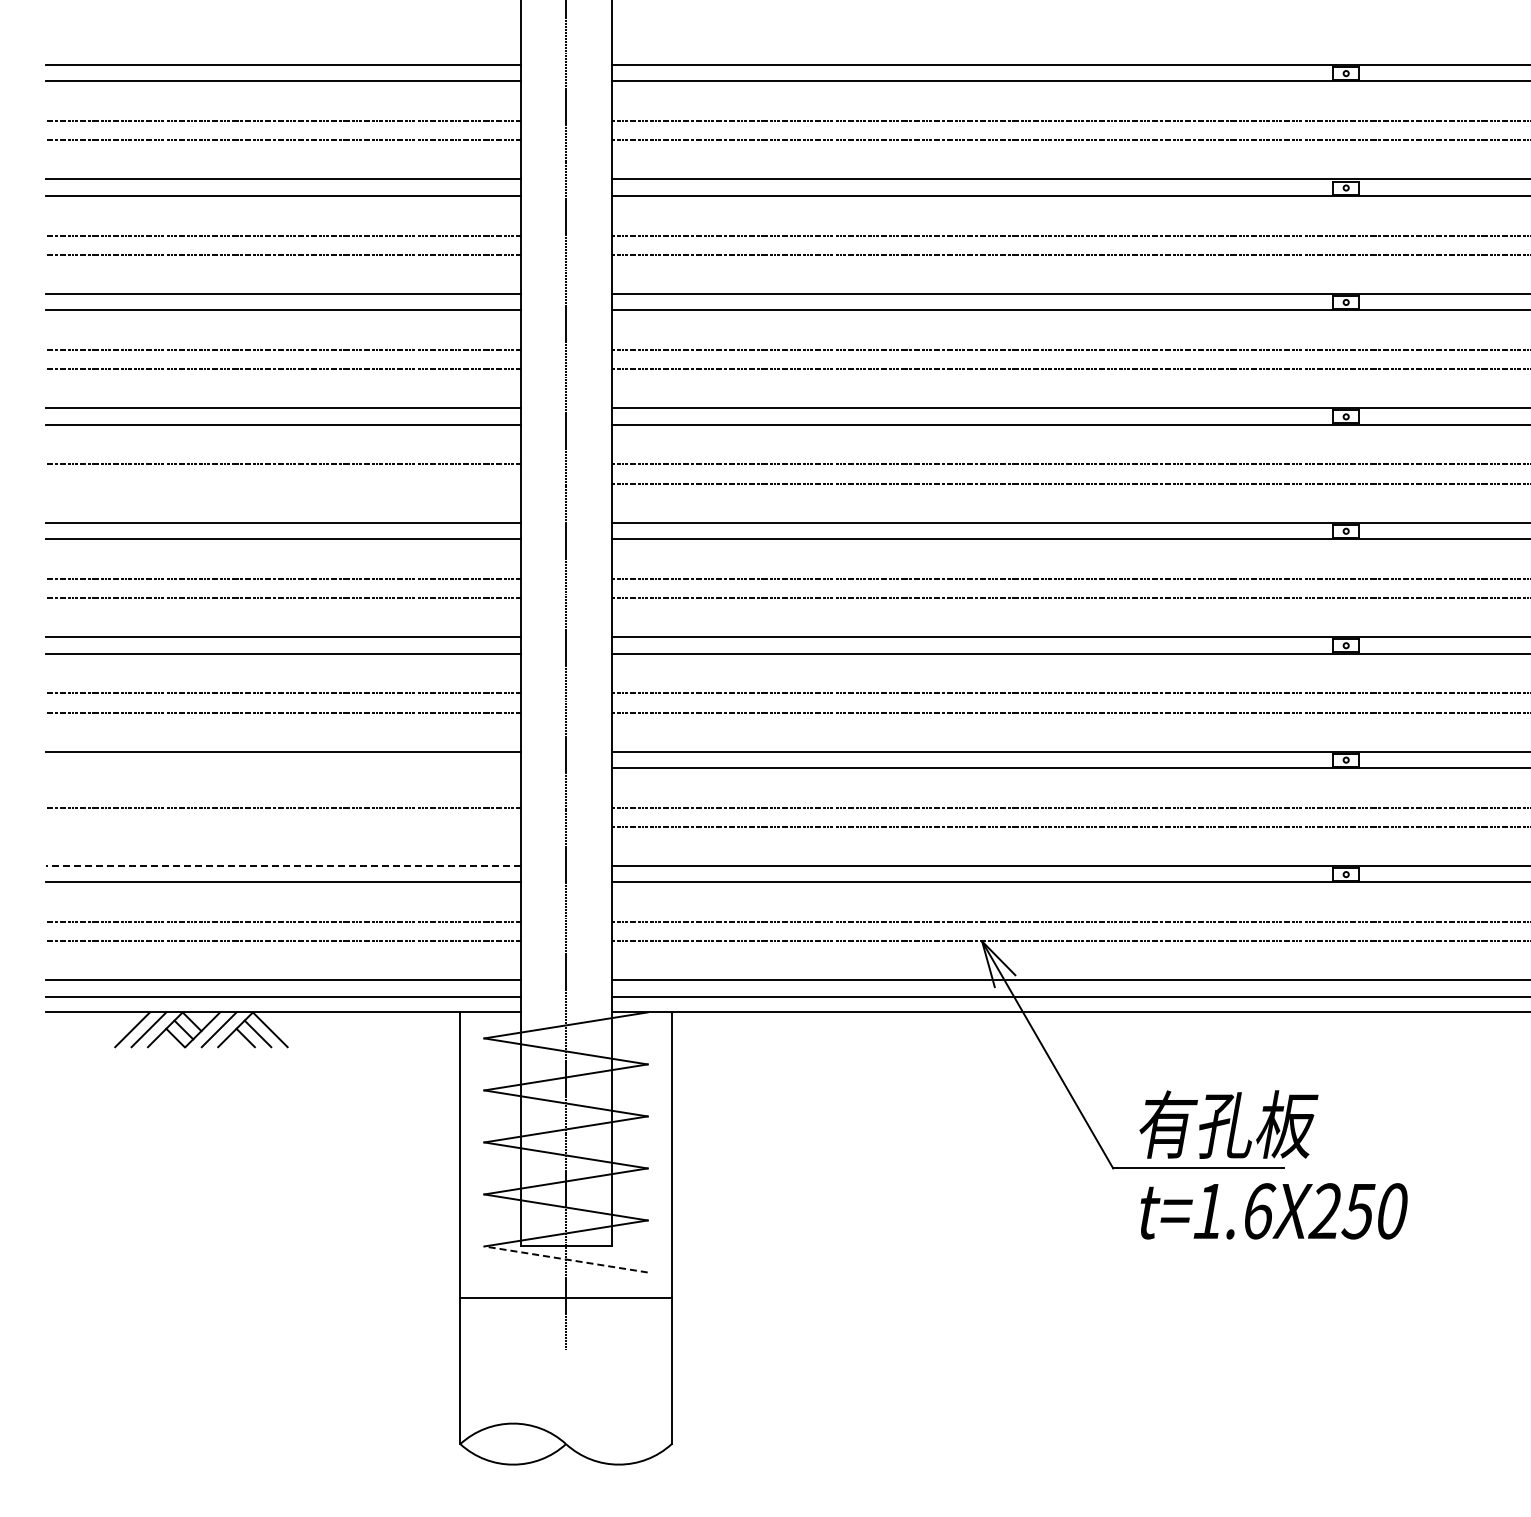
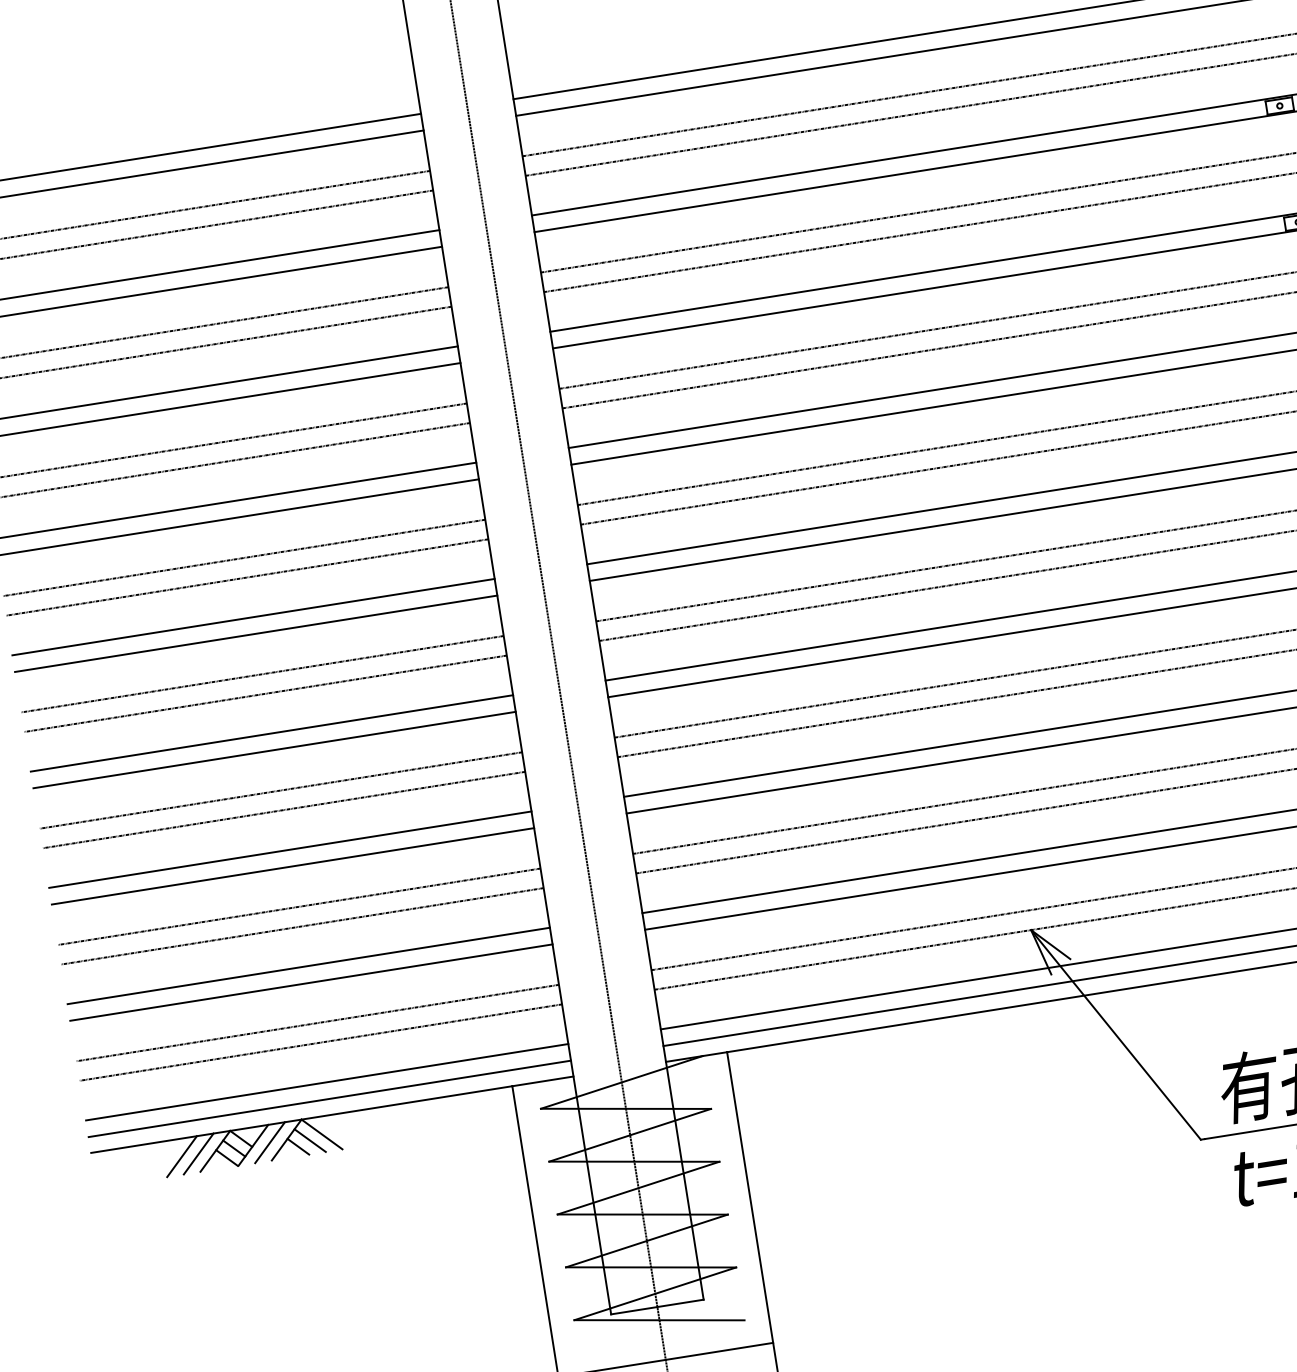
line: (282, 483) -> (246, 577), added
line: (282, 767) -> (292, 865), added
line: (282, 827) -> (301, 926), added
line: (282, 866) -> (308, 966), dashed -> solid
line: (566, 1259) -> (659, 1320), dashed -> solid

